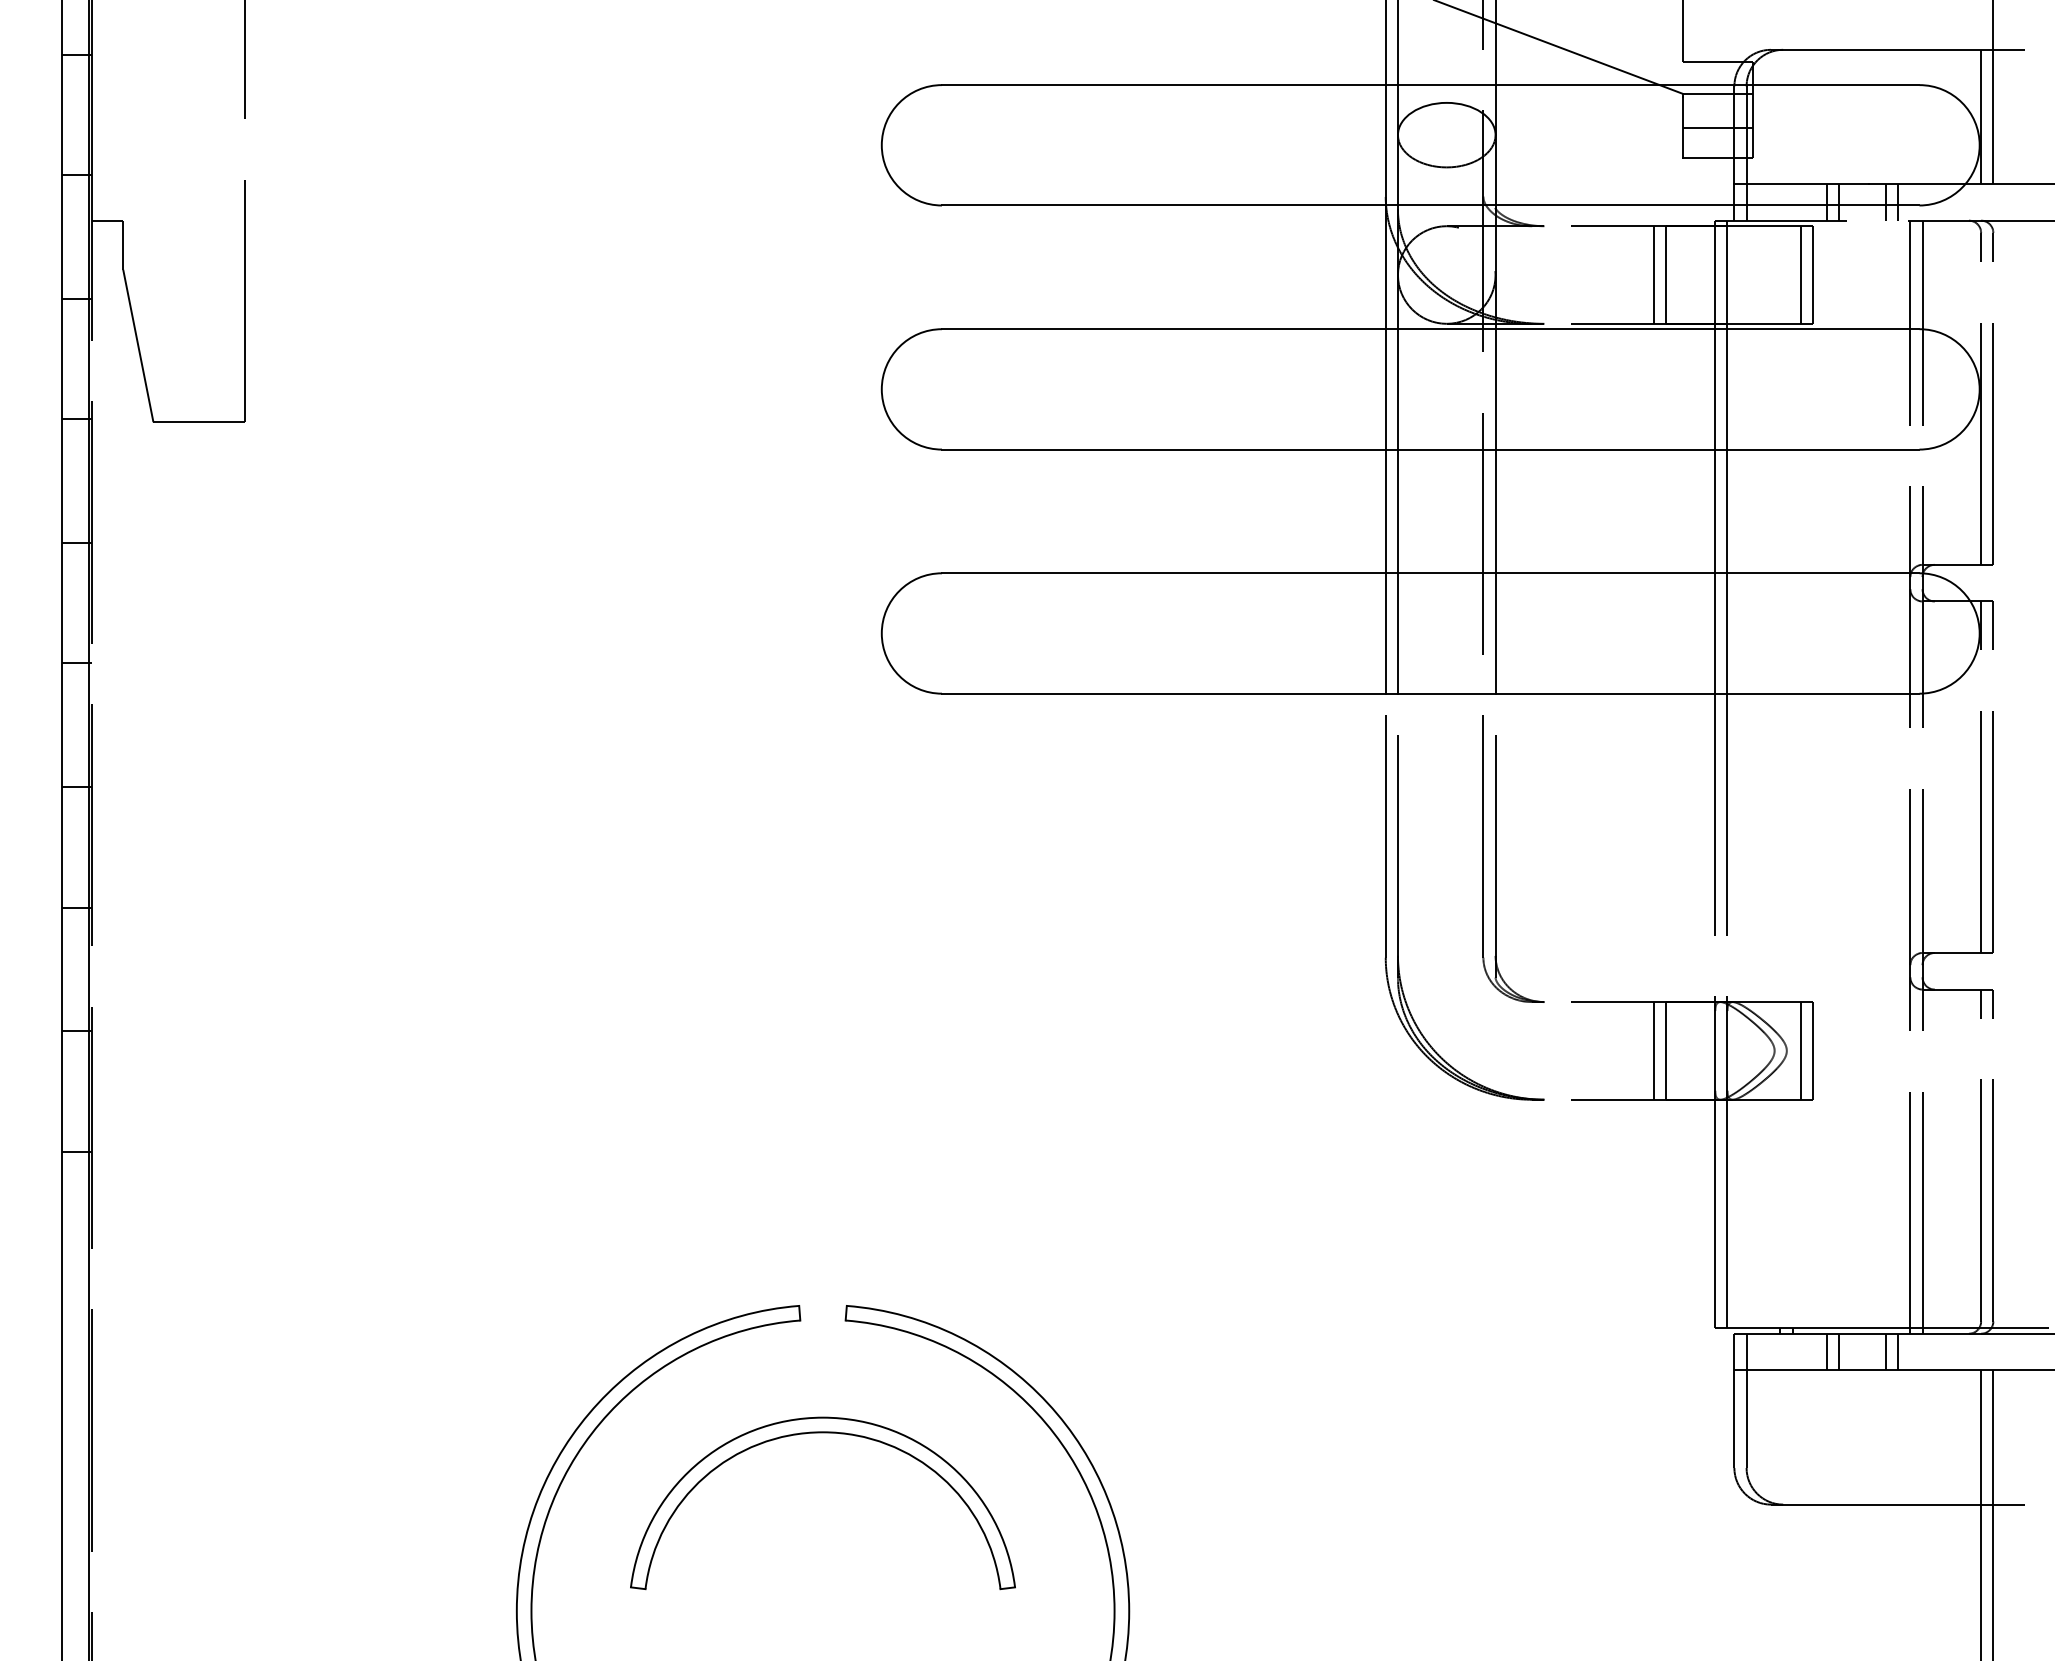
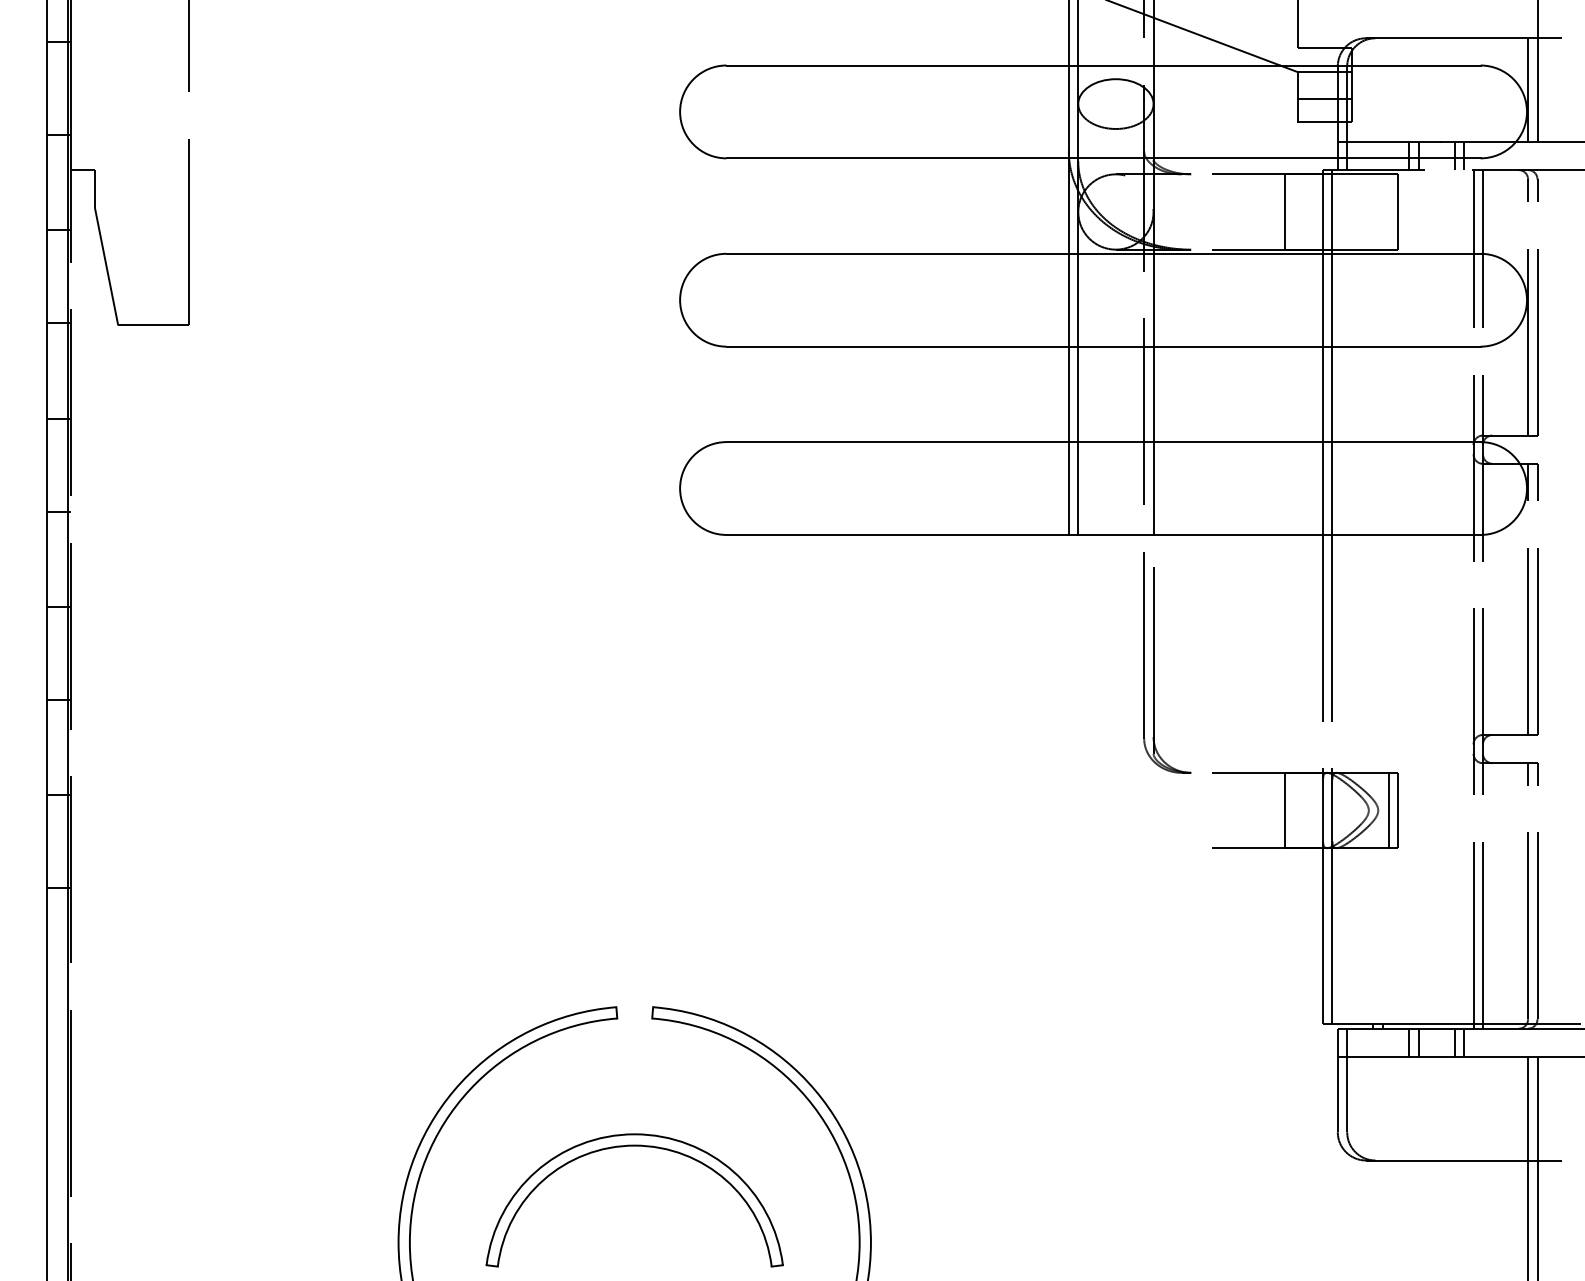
line: (1654, 274) -> (1276, 211), removed
line: (1800, 274) -> (1388, 211), removed
part: (1398, 907) -> (1078, 699), removed
line: (1654, 1050) -> (1276, 810), removed
part: (822, 1433) -> (634, 1146), moved

